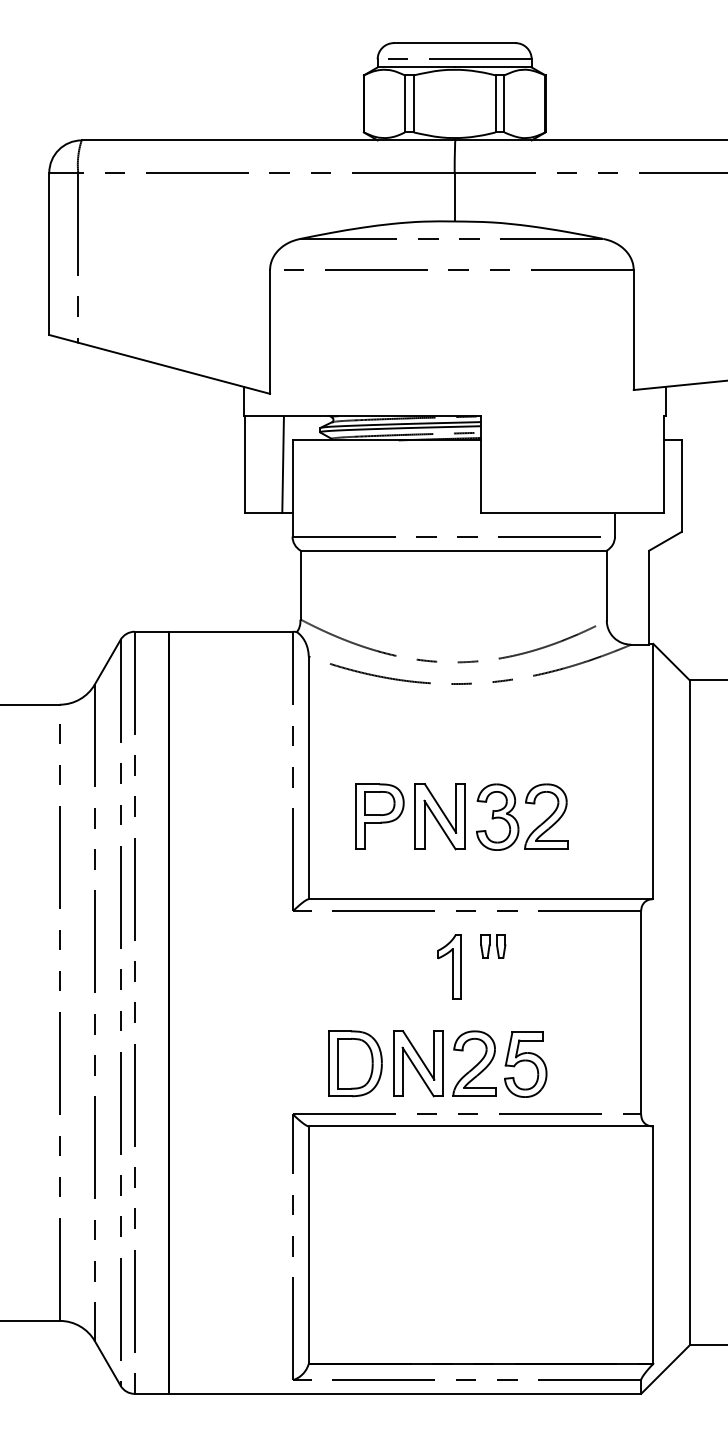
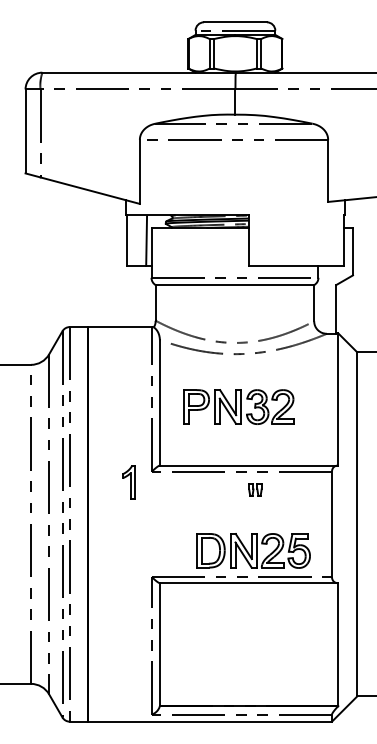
part: (460, 816) -> (238, 406), moved
part: (448, 966) -> (128, 482), moved
part: (437, 1063) -> (253, 550), moved

